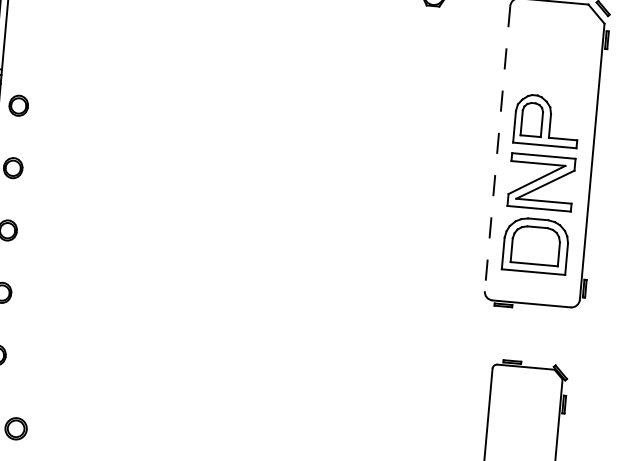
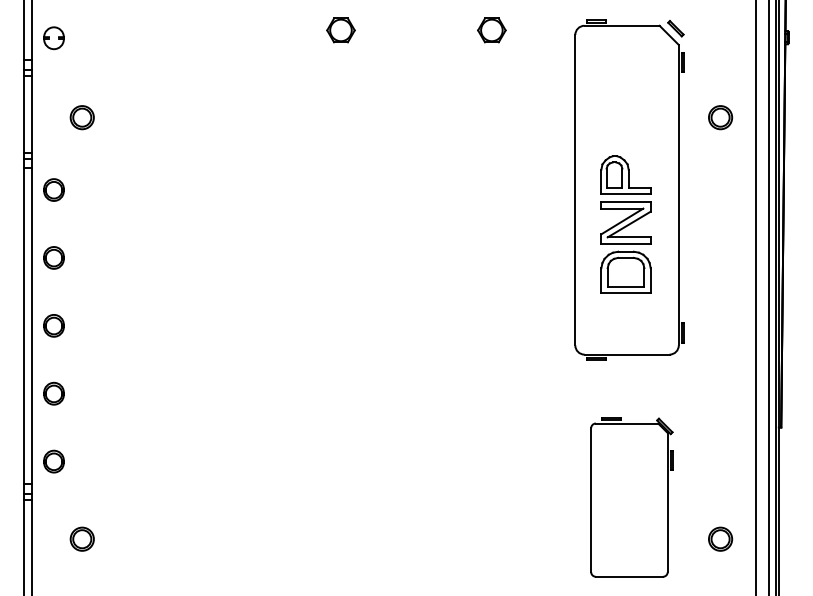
part: (49, 41) -> (81, 117), added
line: (497, 148) -> (575, 190), dashed -> solid
part: (540, 184) -> (625, 224), size x0.71

